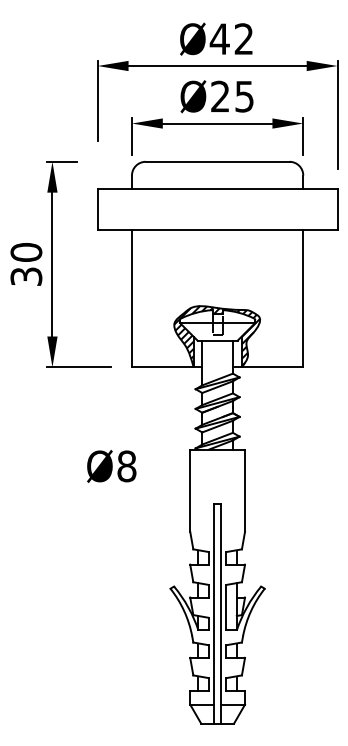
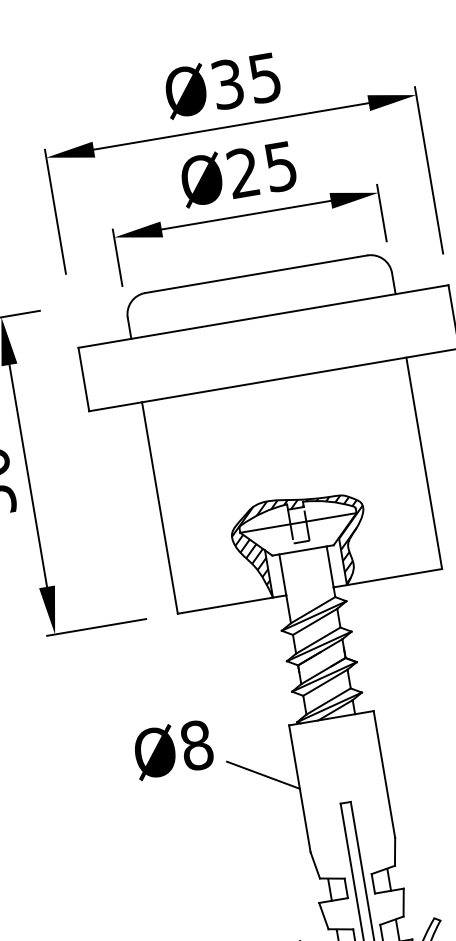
text: (230, 39) -> (244, 82), Ø42 -> Ø35
text: (111, 466) -> (173, 749), moved
line: (168, 477) -> (262, 774), added

